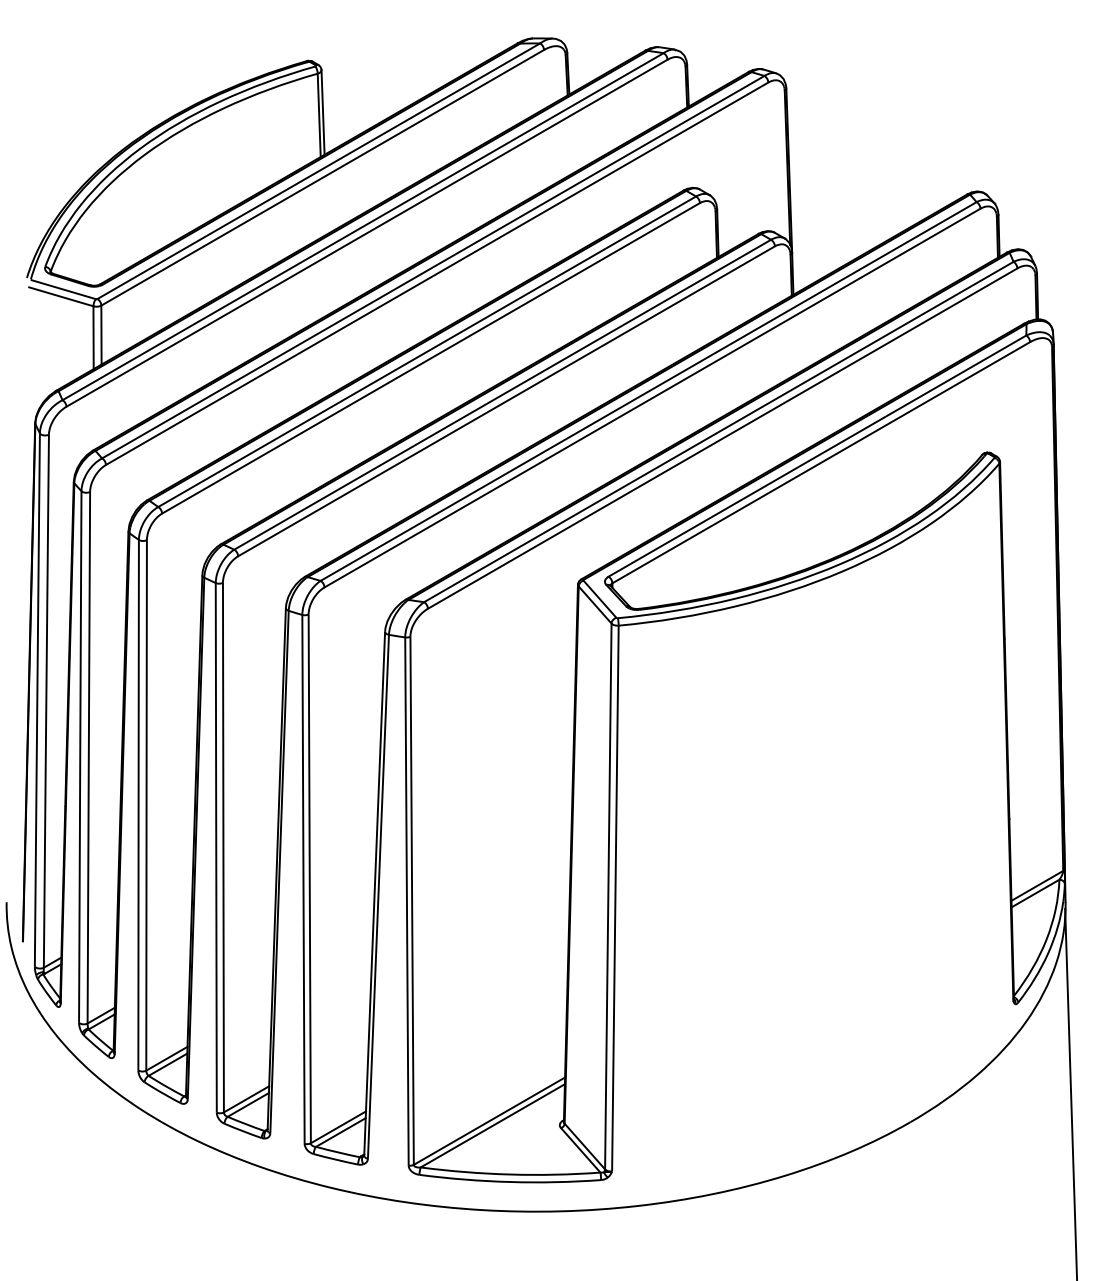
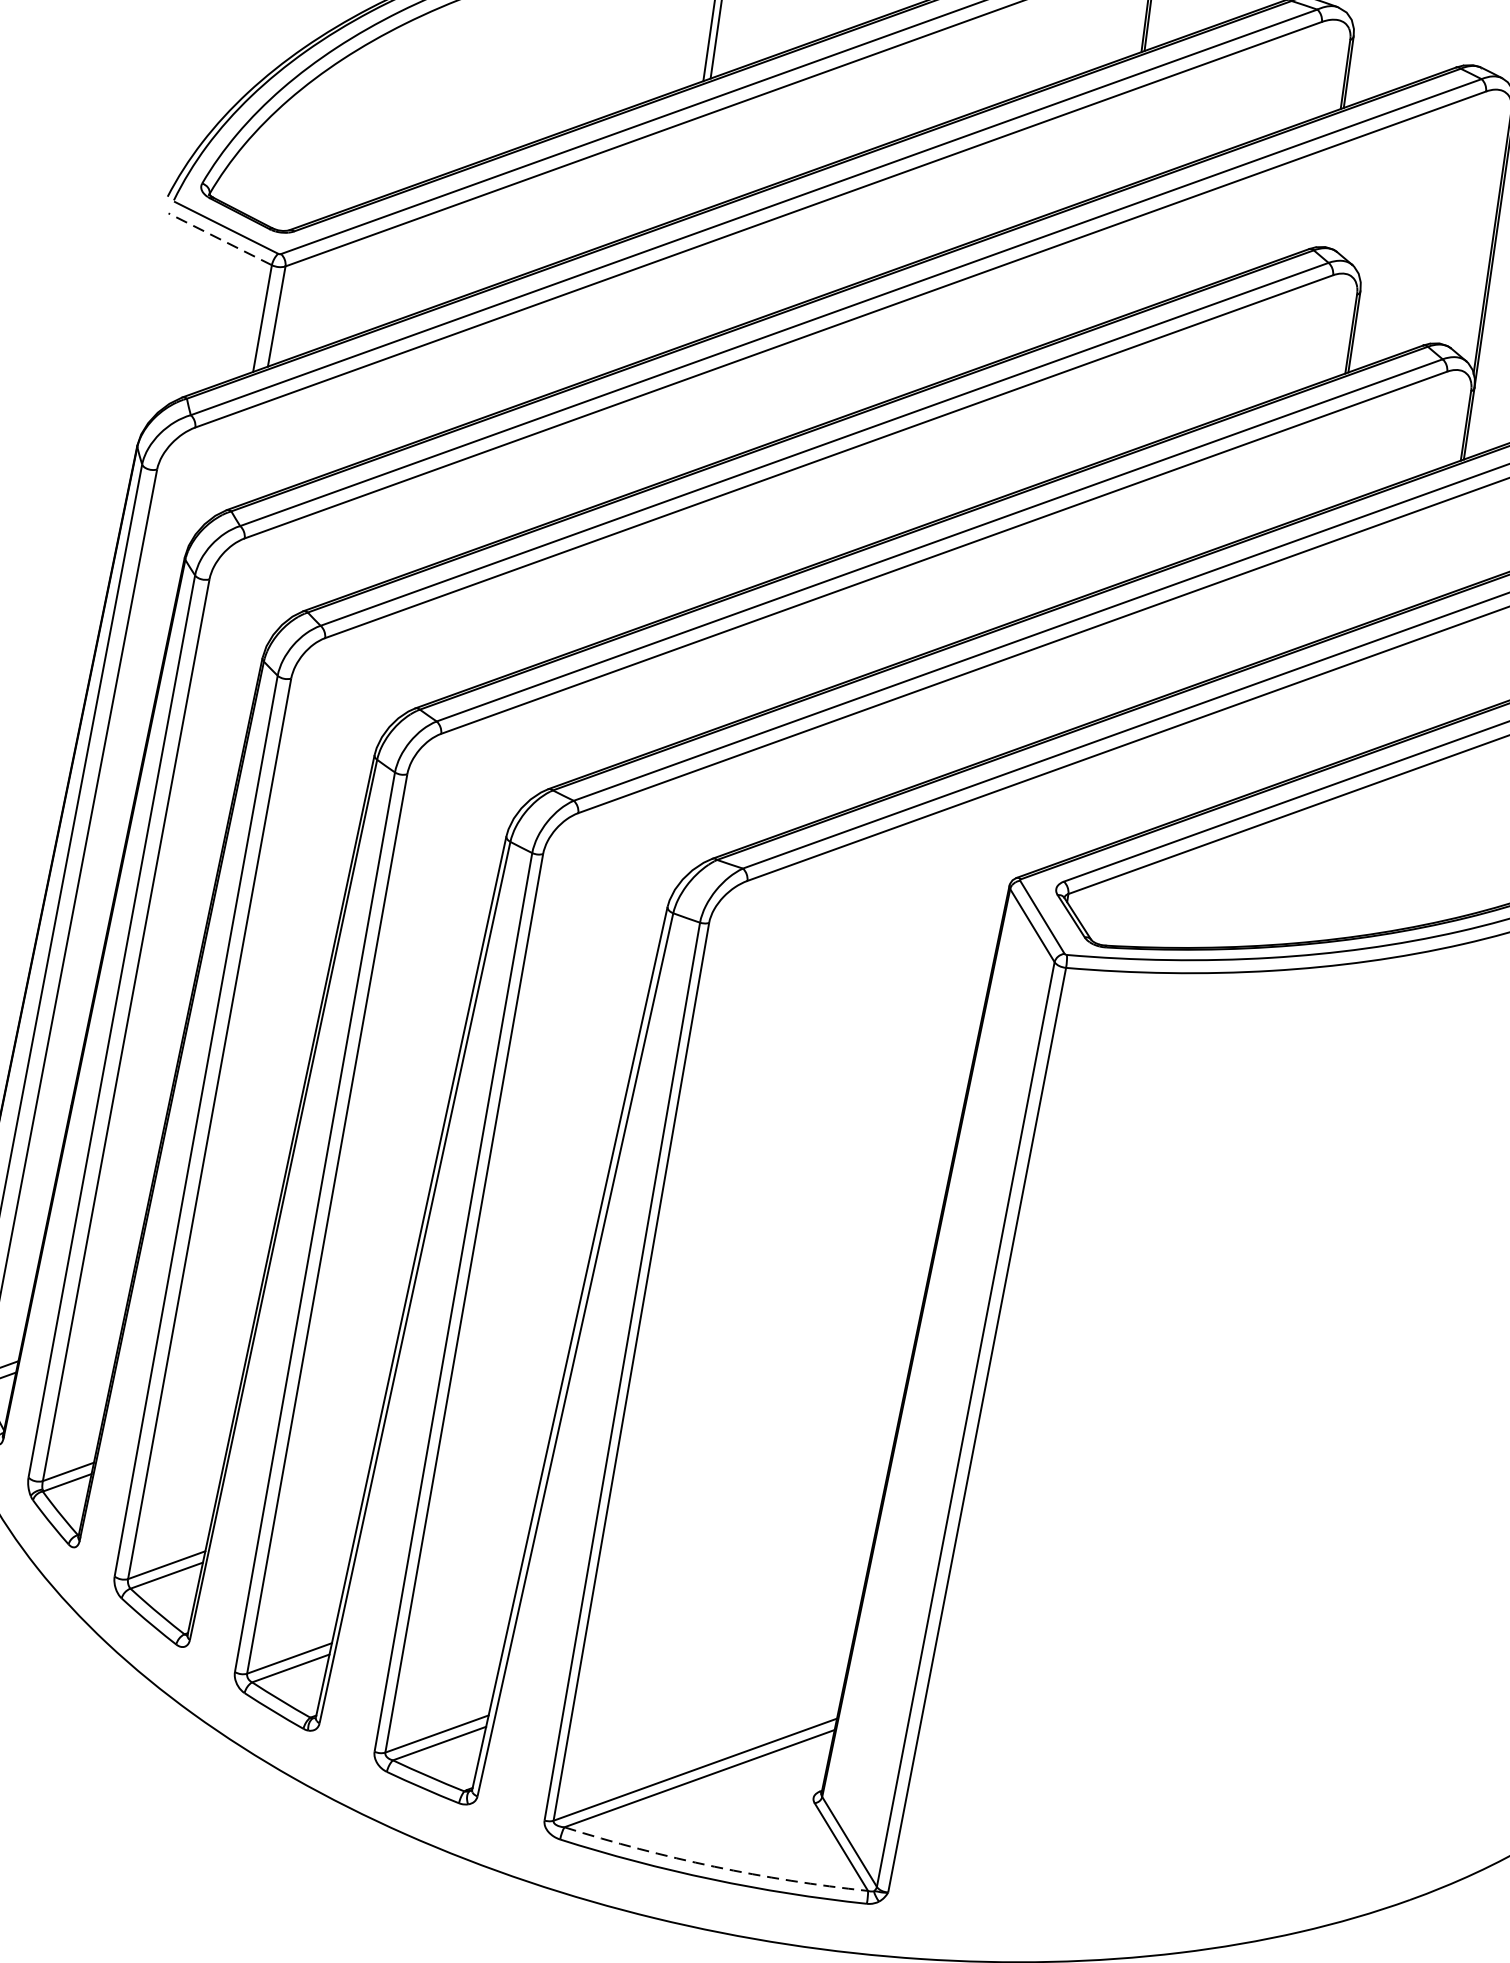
line: (61, 296) -> (220, 238), solid -> dashed
arc: (510, 1174) -> (714, 1866), solid -> dashed

